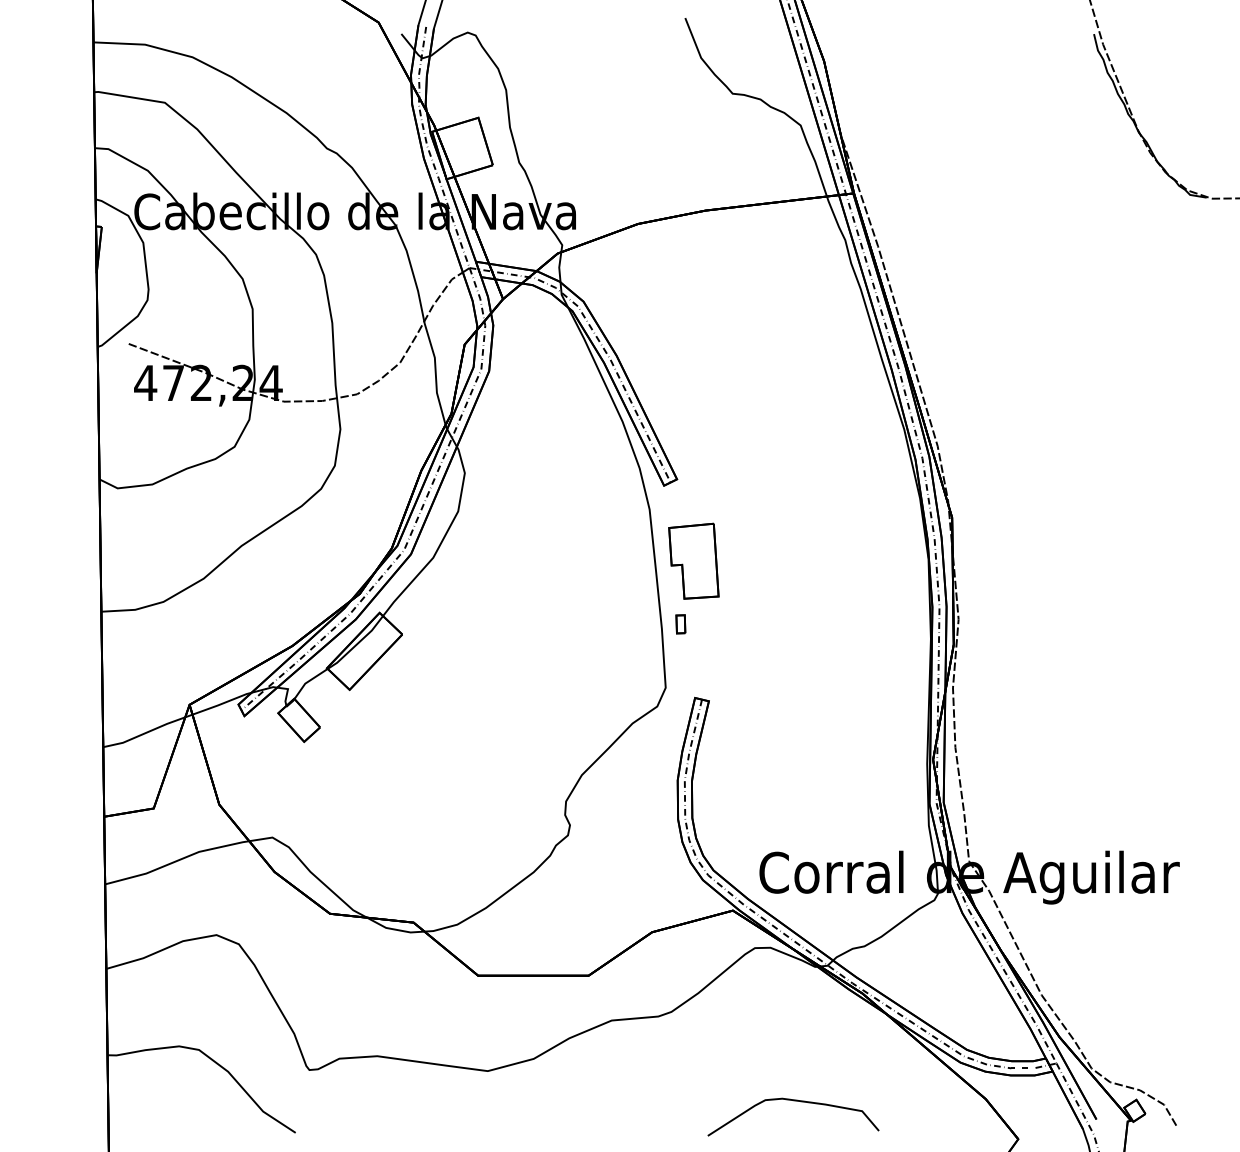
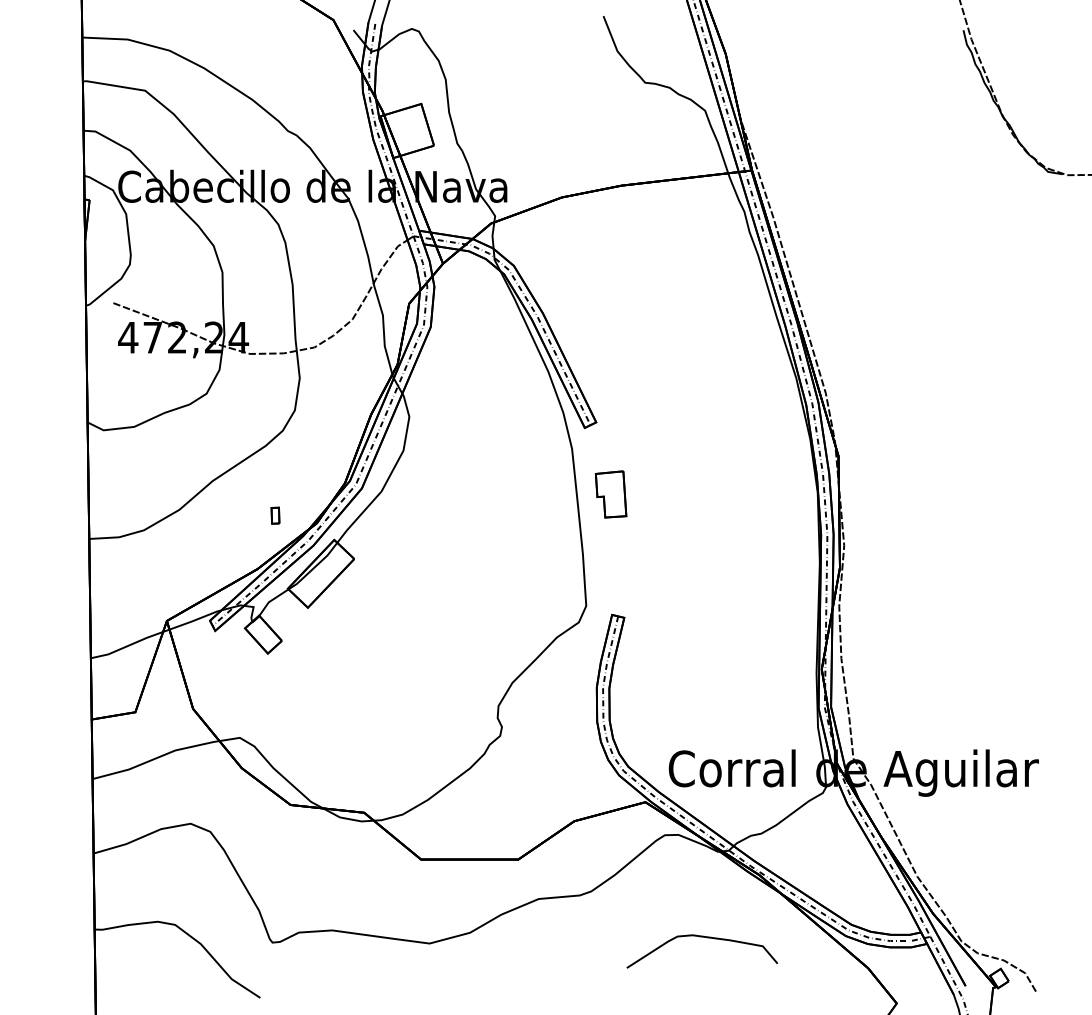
part: (693, 560) -> (610, 493), size x0.7
part: (680, 624) -> (275, 515), moved
curve: (793, 1101) -> (702, 937), moved

